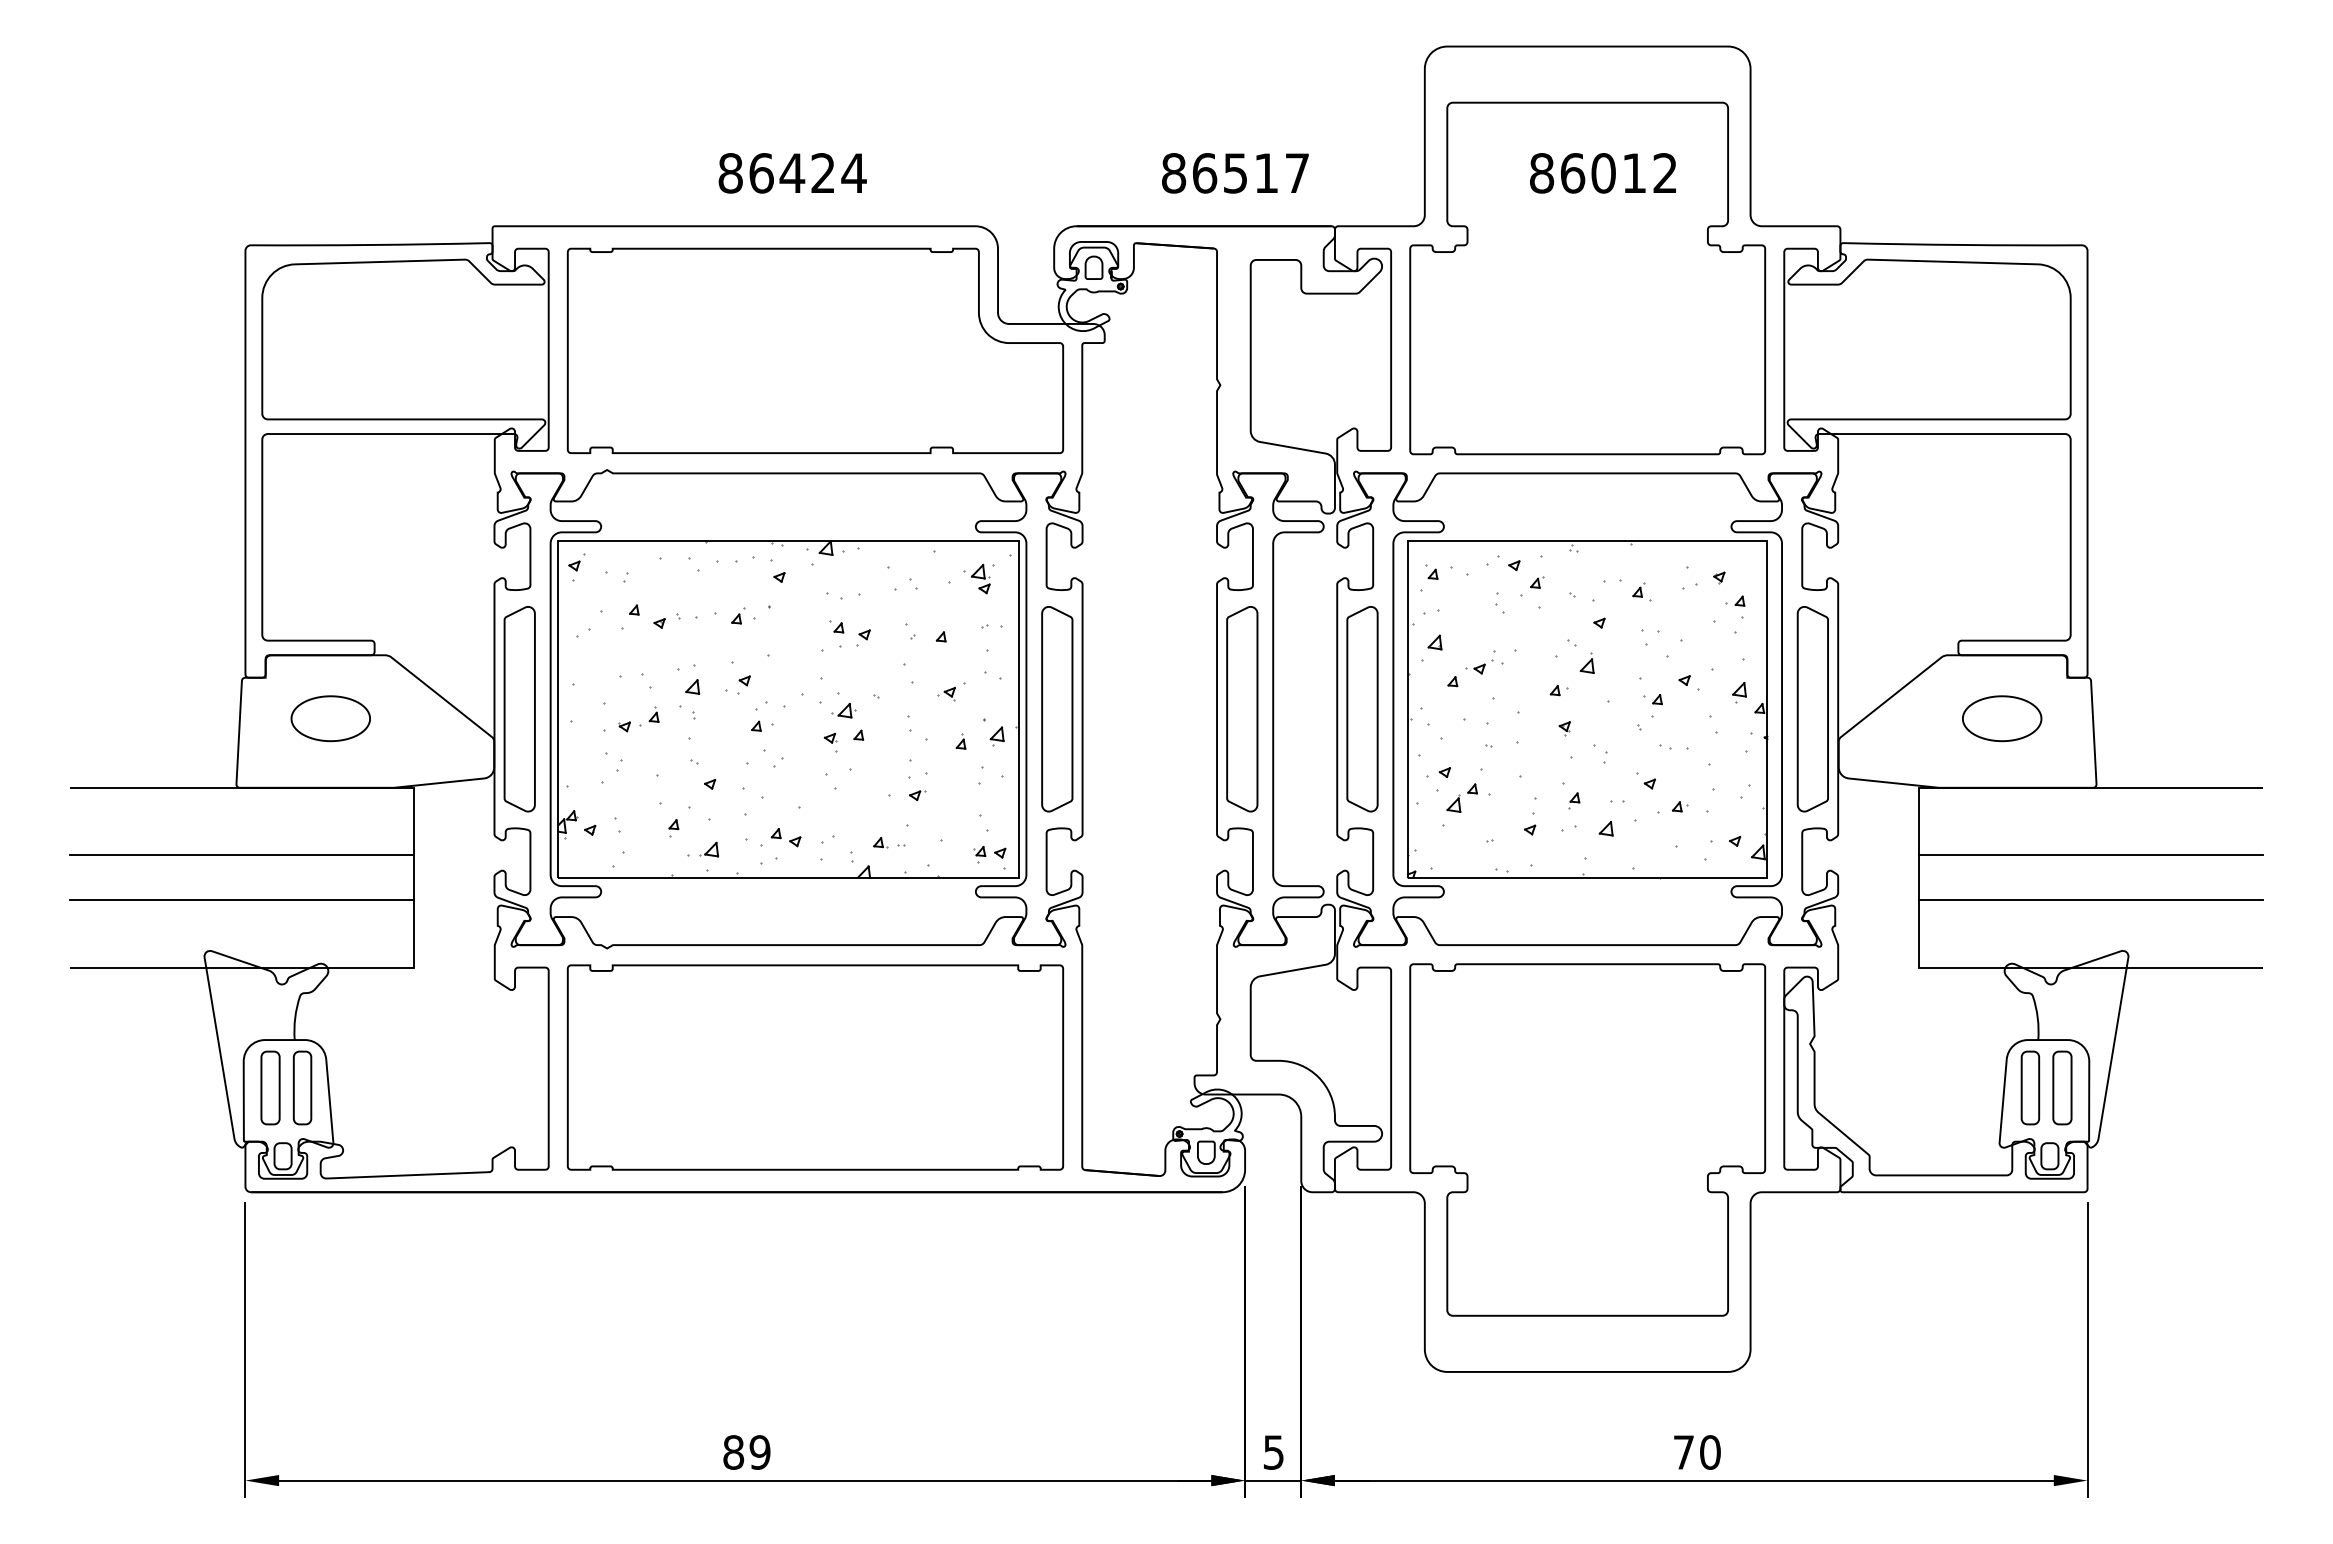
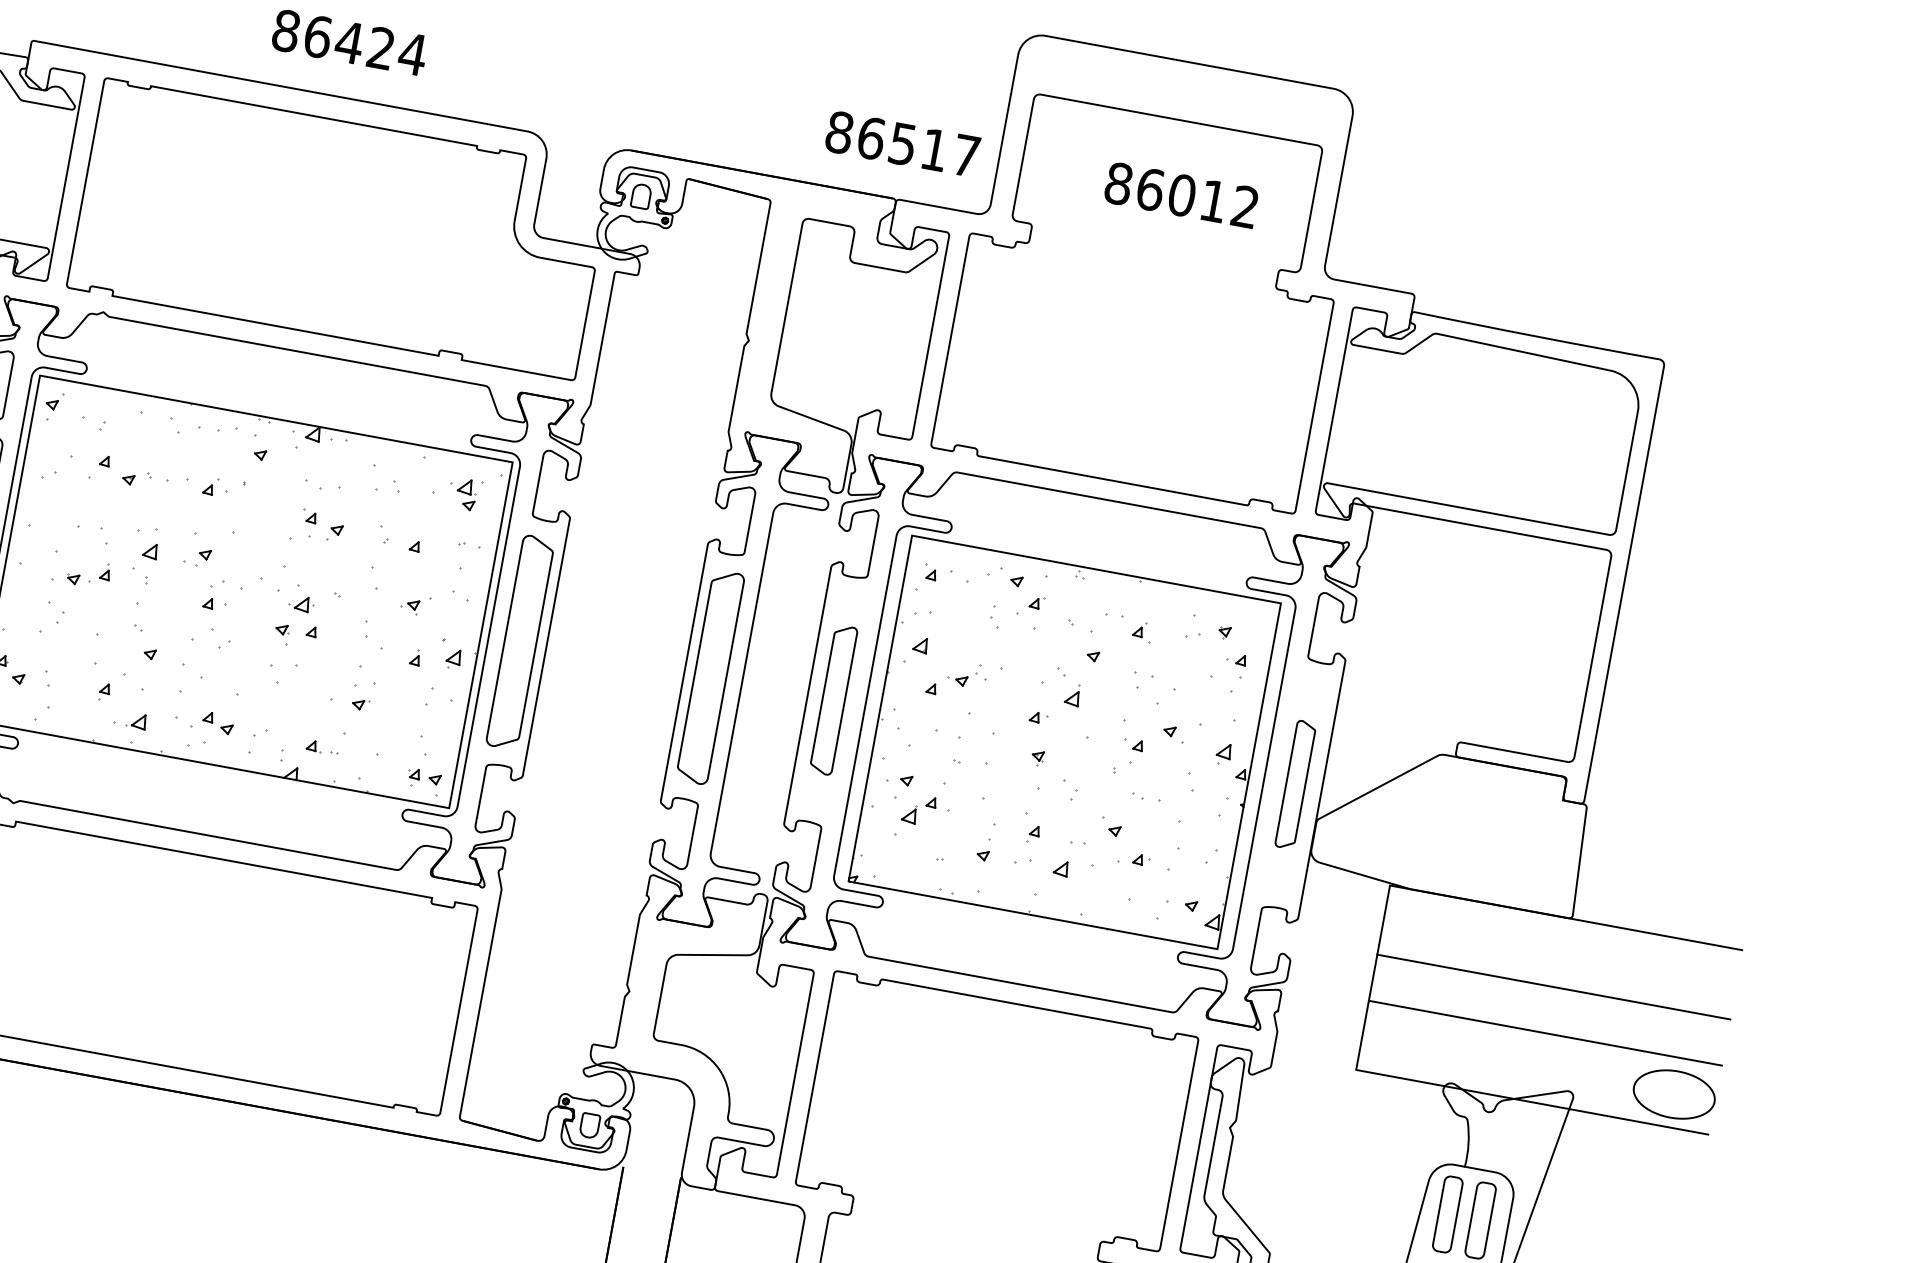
text: (1235, 173) -> (902, 144), moved
part: (1362, 709) -> (833, 700), size x0.7
part: (1812, 709) -> (1295, 785), size x0.6
part: (2002, 718) -> (1674, 1094), moved

